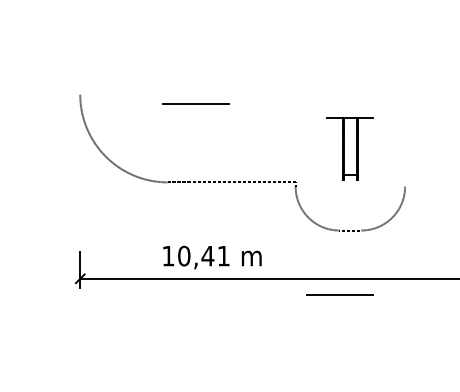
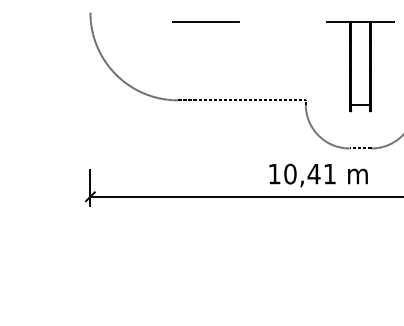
part: (349, 148) -> (359, 66), size x1.43
text: (212, 257) -> (318, 175), moved
line: (339, 294) -> (349, 212), removed

